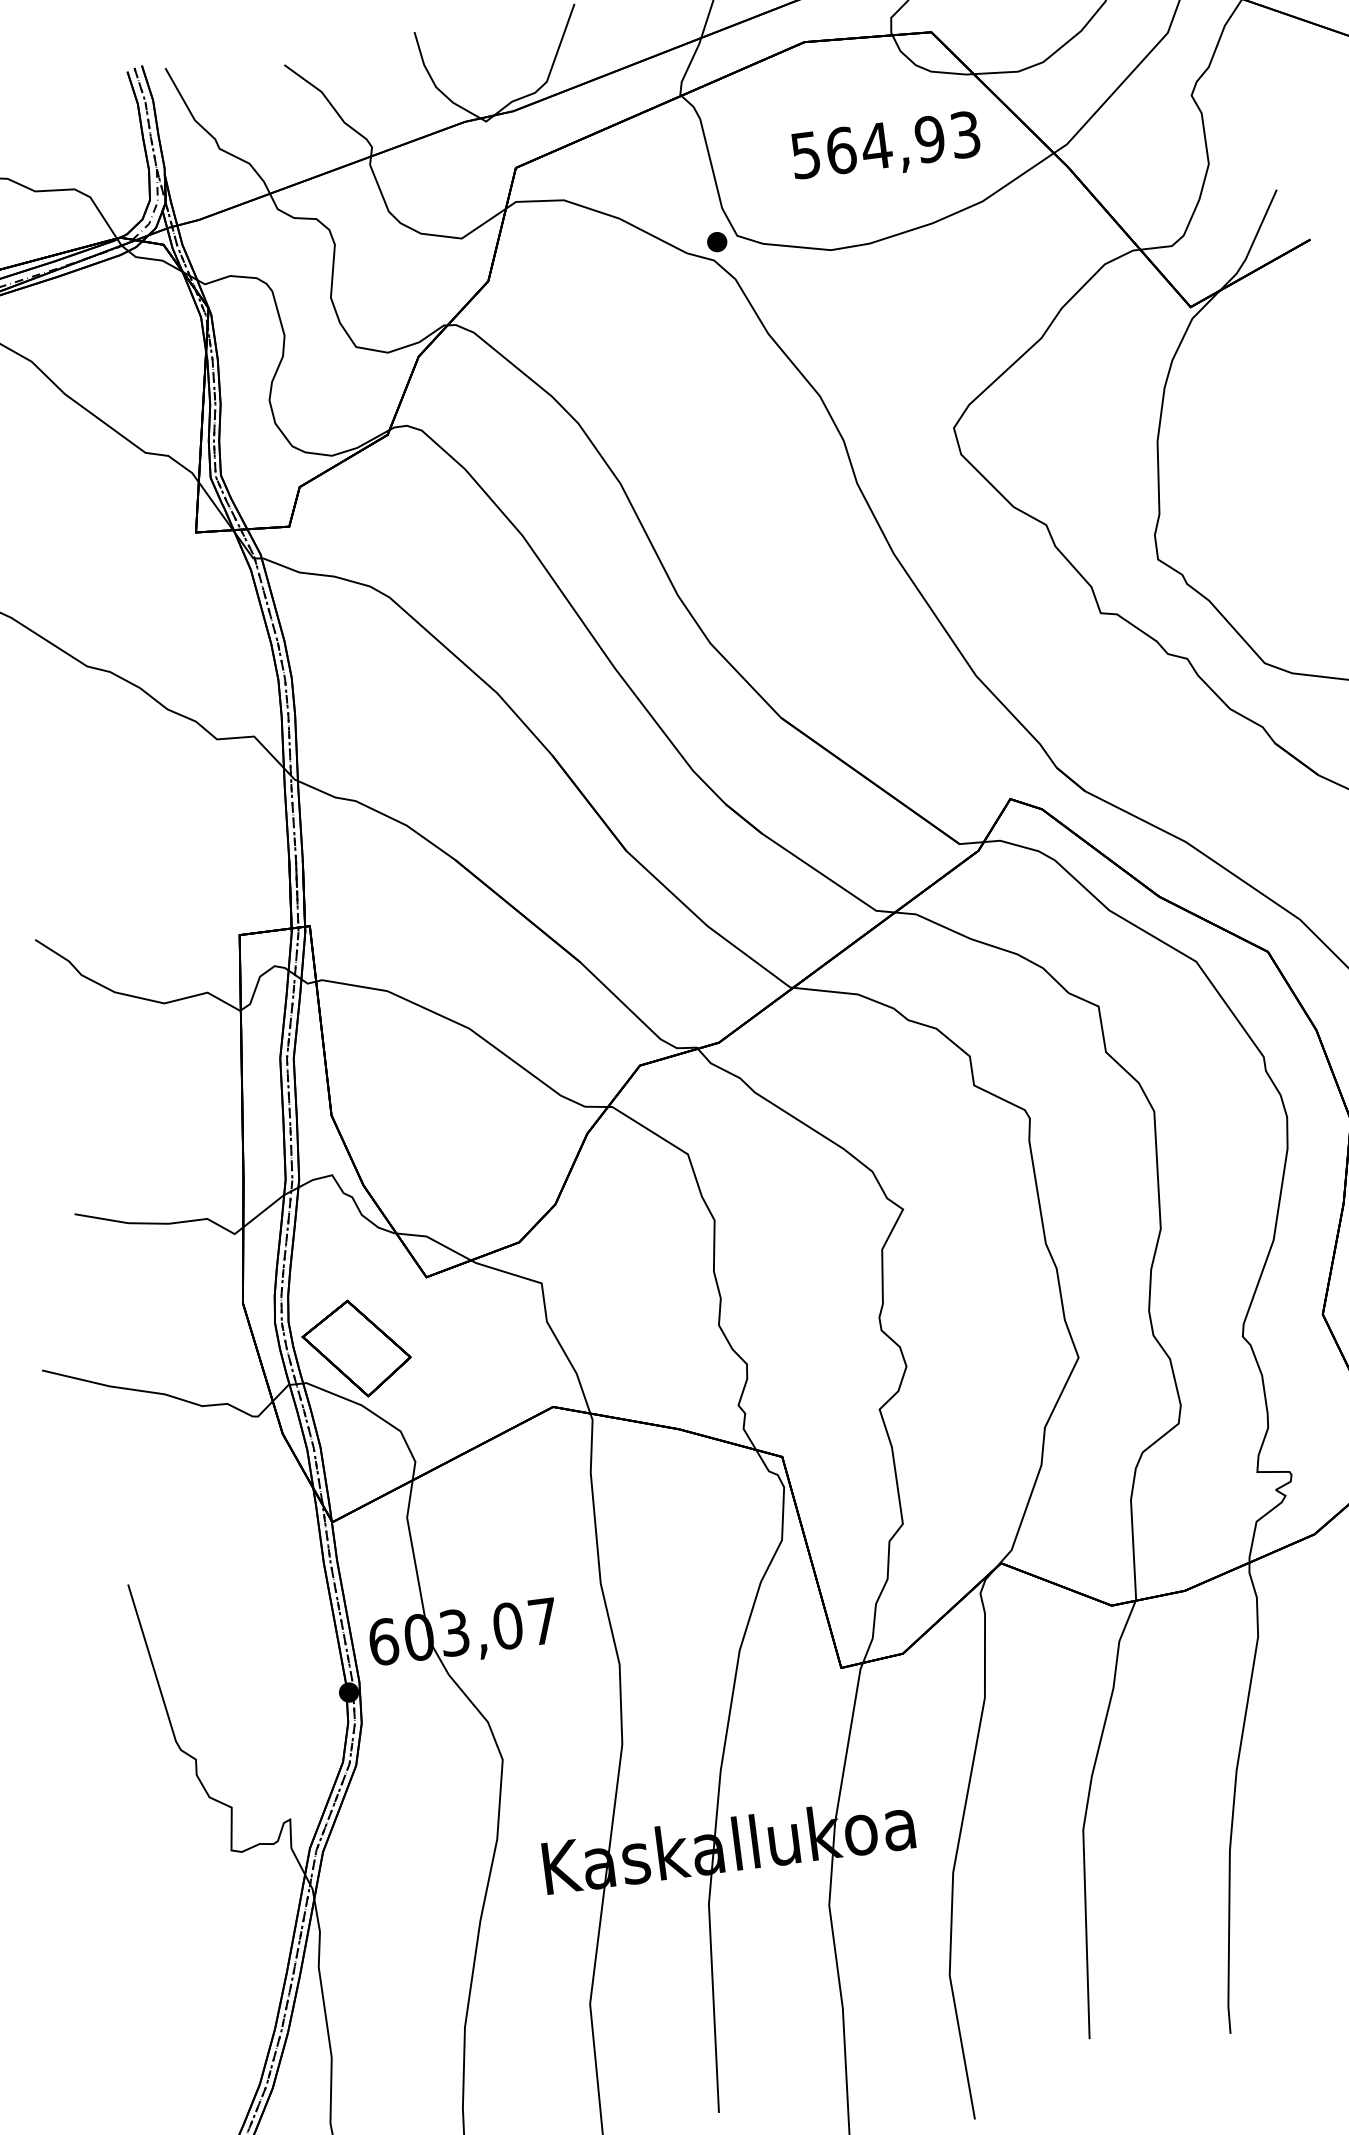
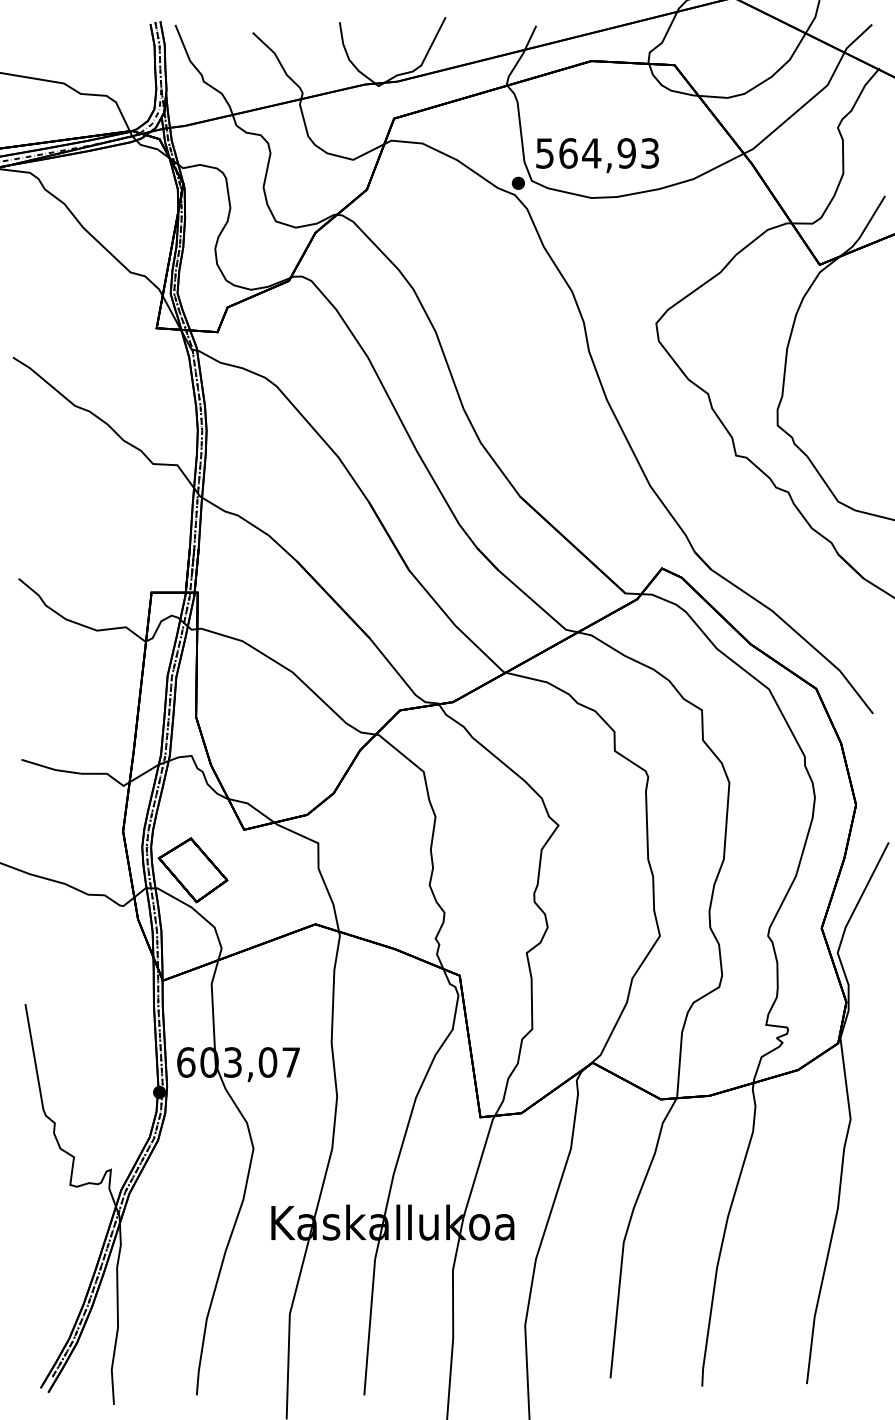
text: (885, 148) -> (597, 155), moved

